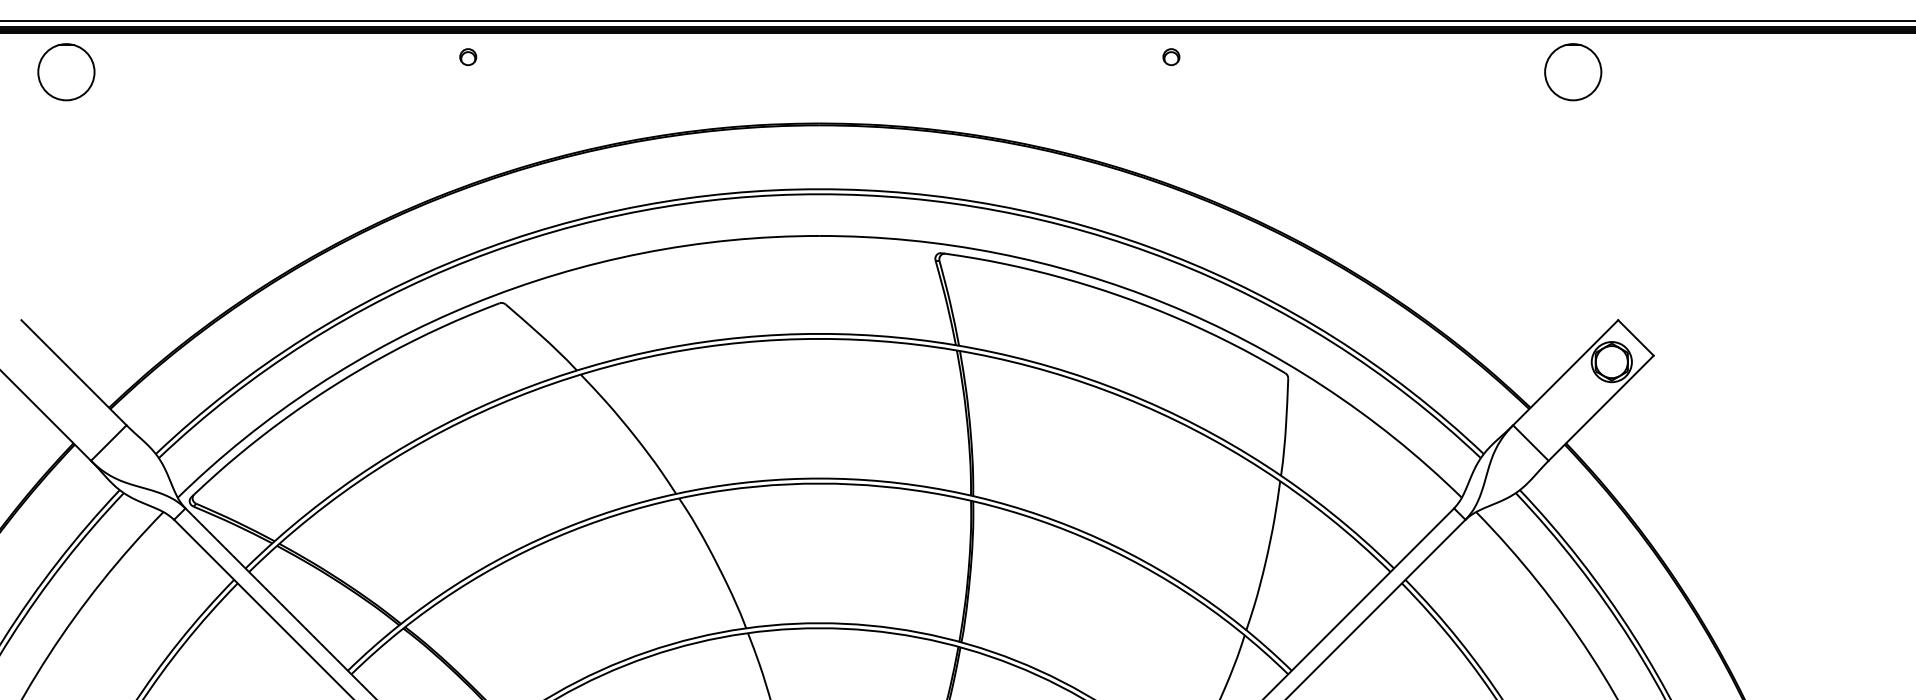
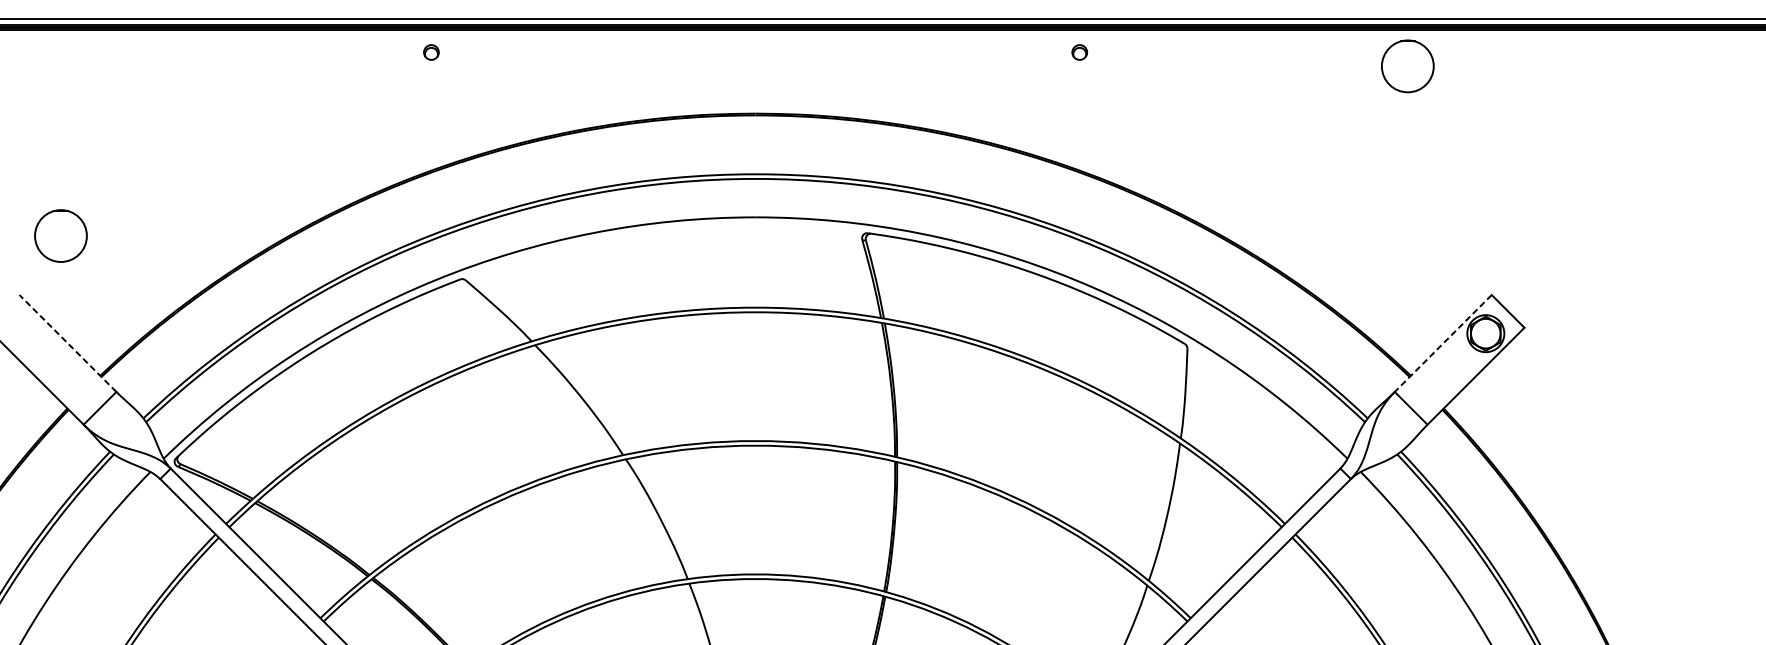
circle: (66, 72) -> (61, 236), moved
circle: (1573, 72) -> (1408, 66), moved
line: (73, 372) -> (67, 343), solid -> dashed
line: (1565, 373) -> (1443, 344), solid -> dashed

